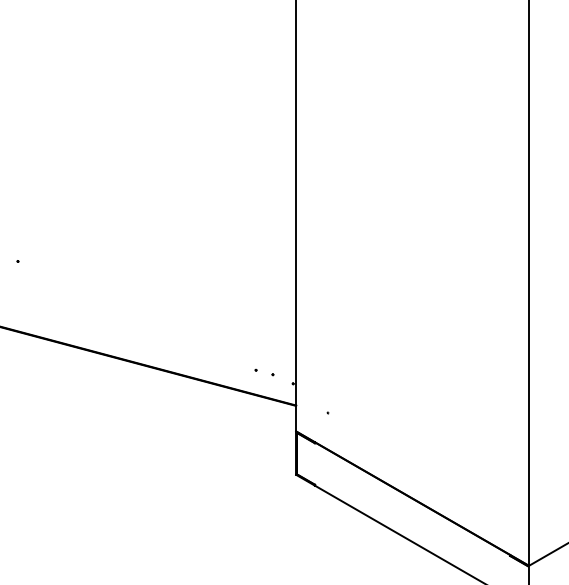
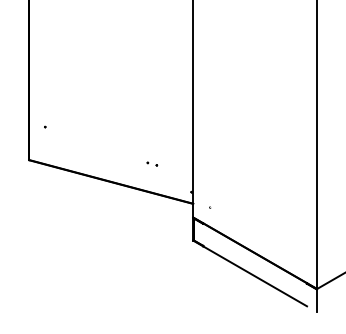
part: (264, 371) -> (152, 163), moved

